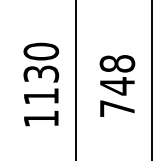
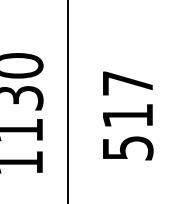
text: (117, 86) -> (127, 116), 748 -> 517

